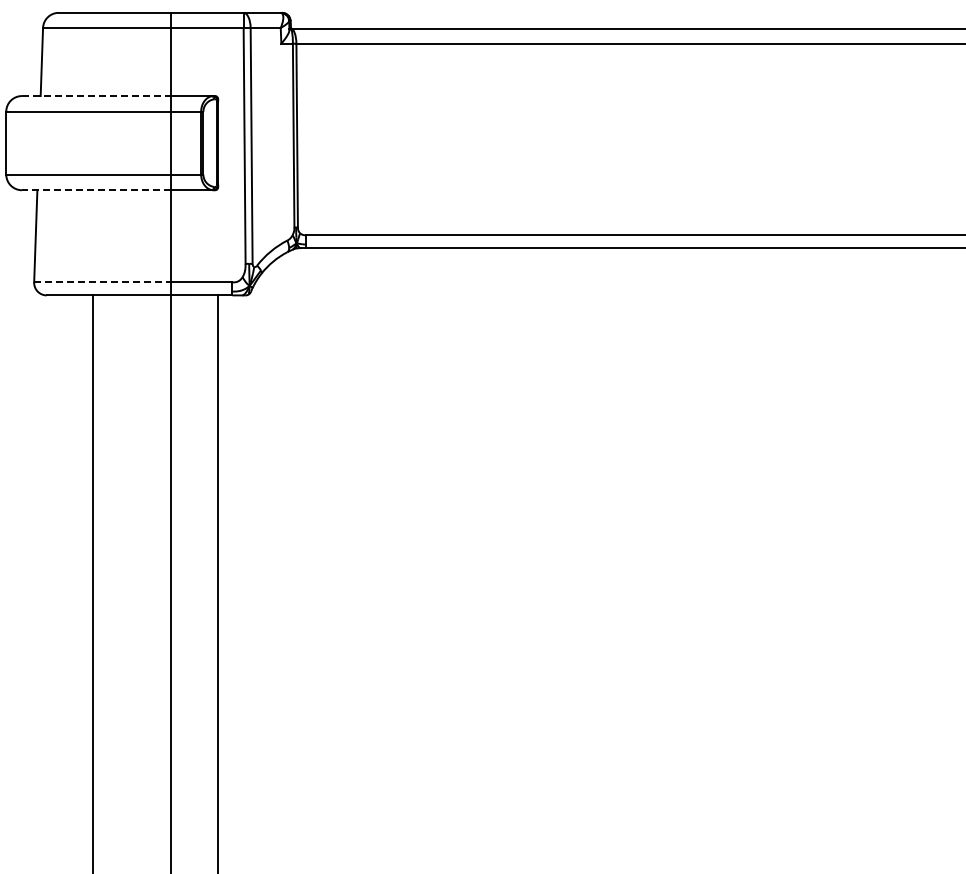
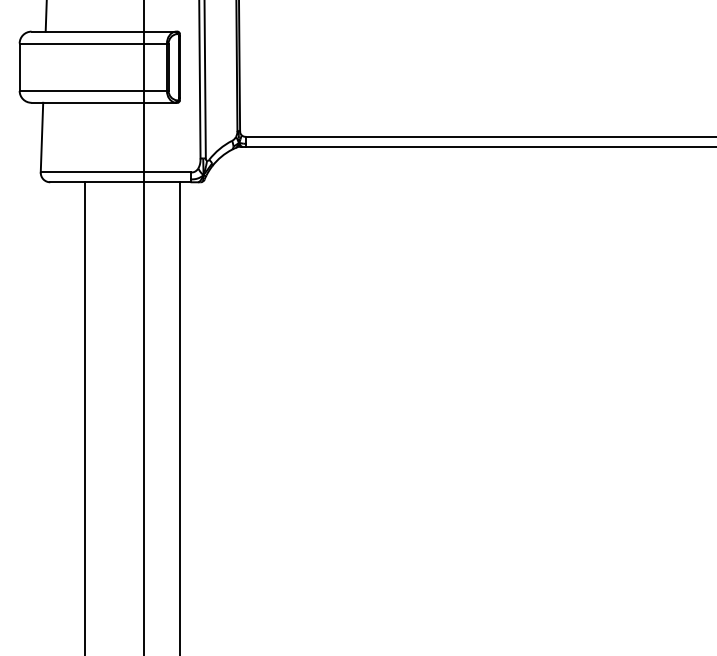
line: (96, 96) -> (87, 31), dashed -> solid
line: (96, 190) -> (87, 103), dashed -> solid
line: (103, 282) -> (93, 172), dashed -> solid

